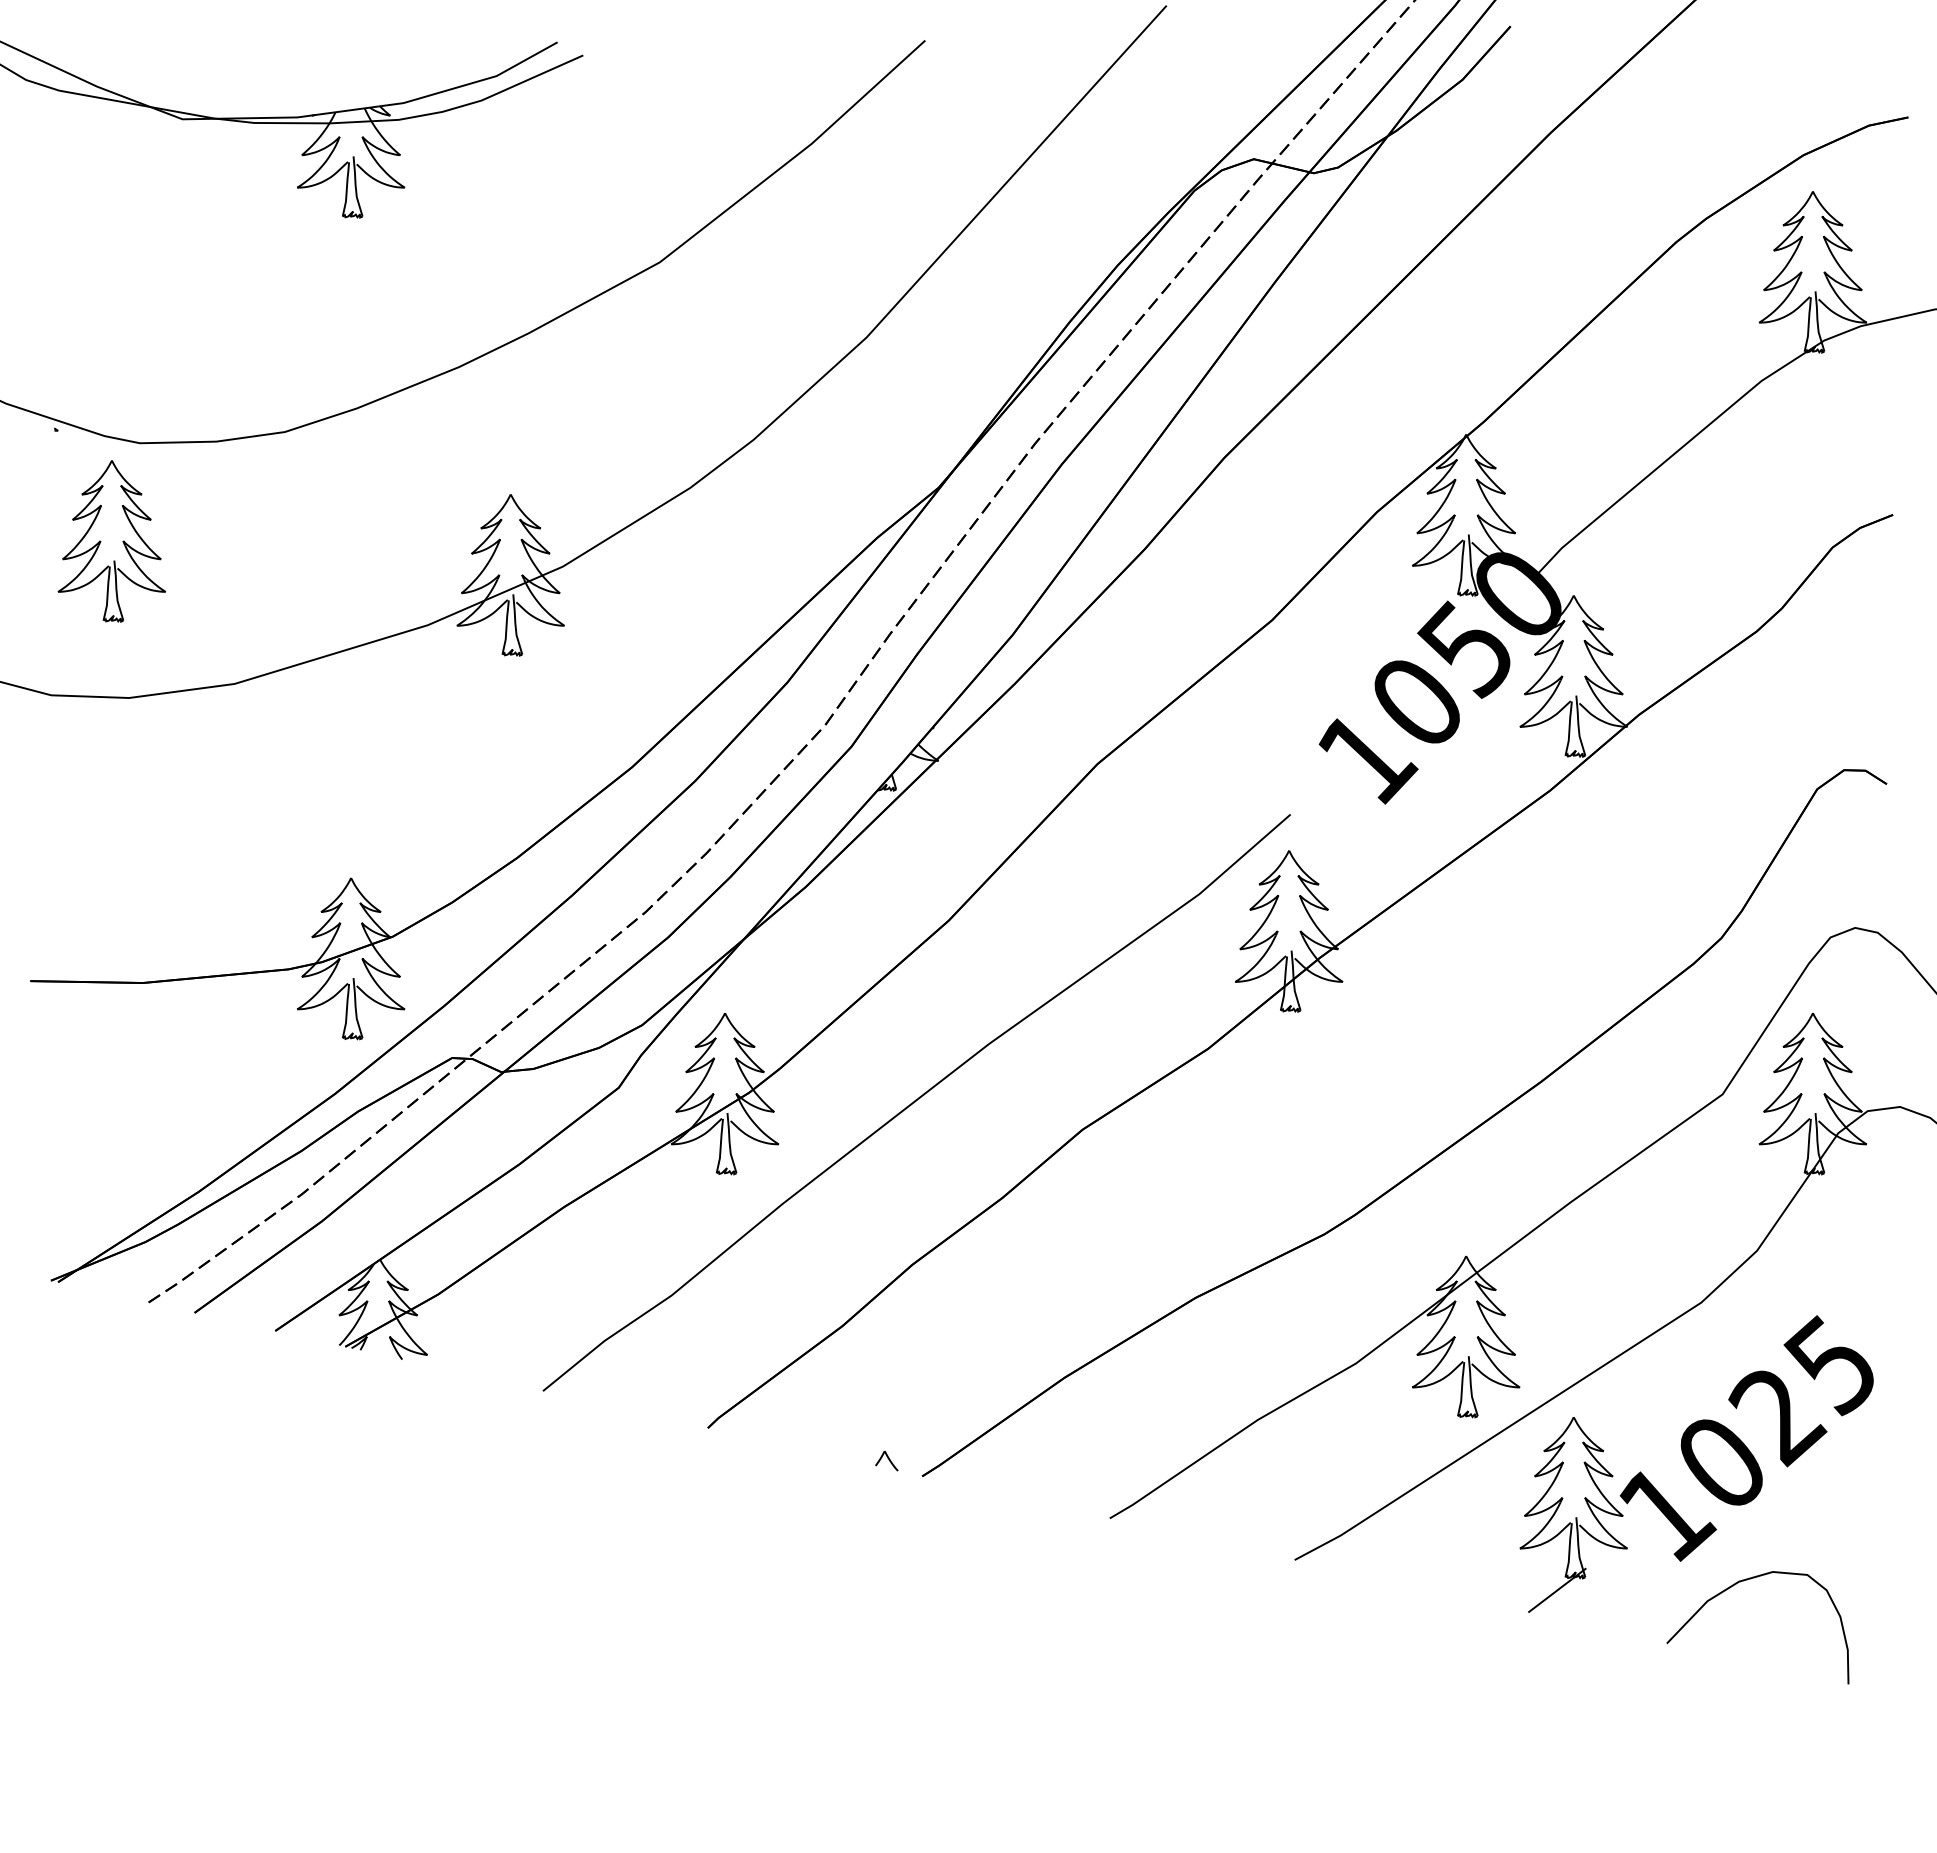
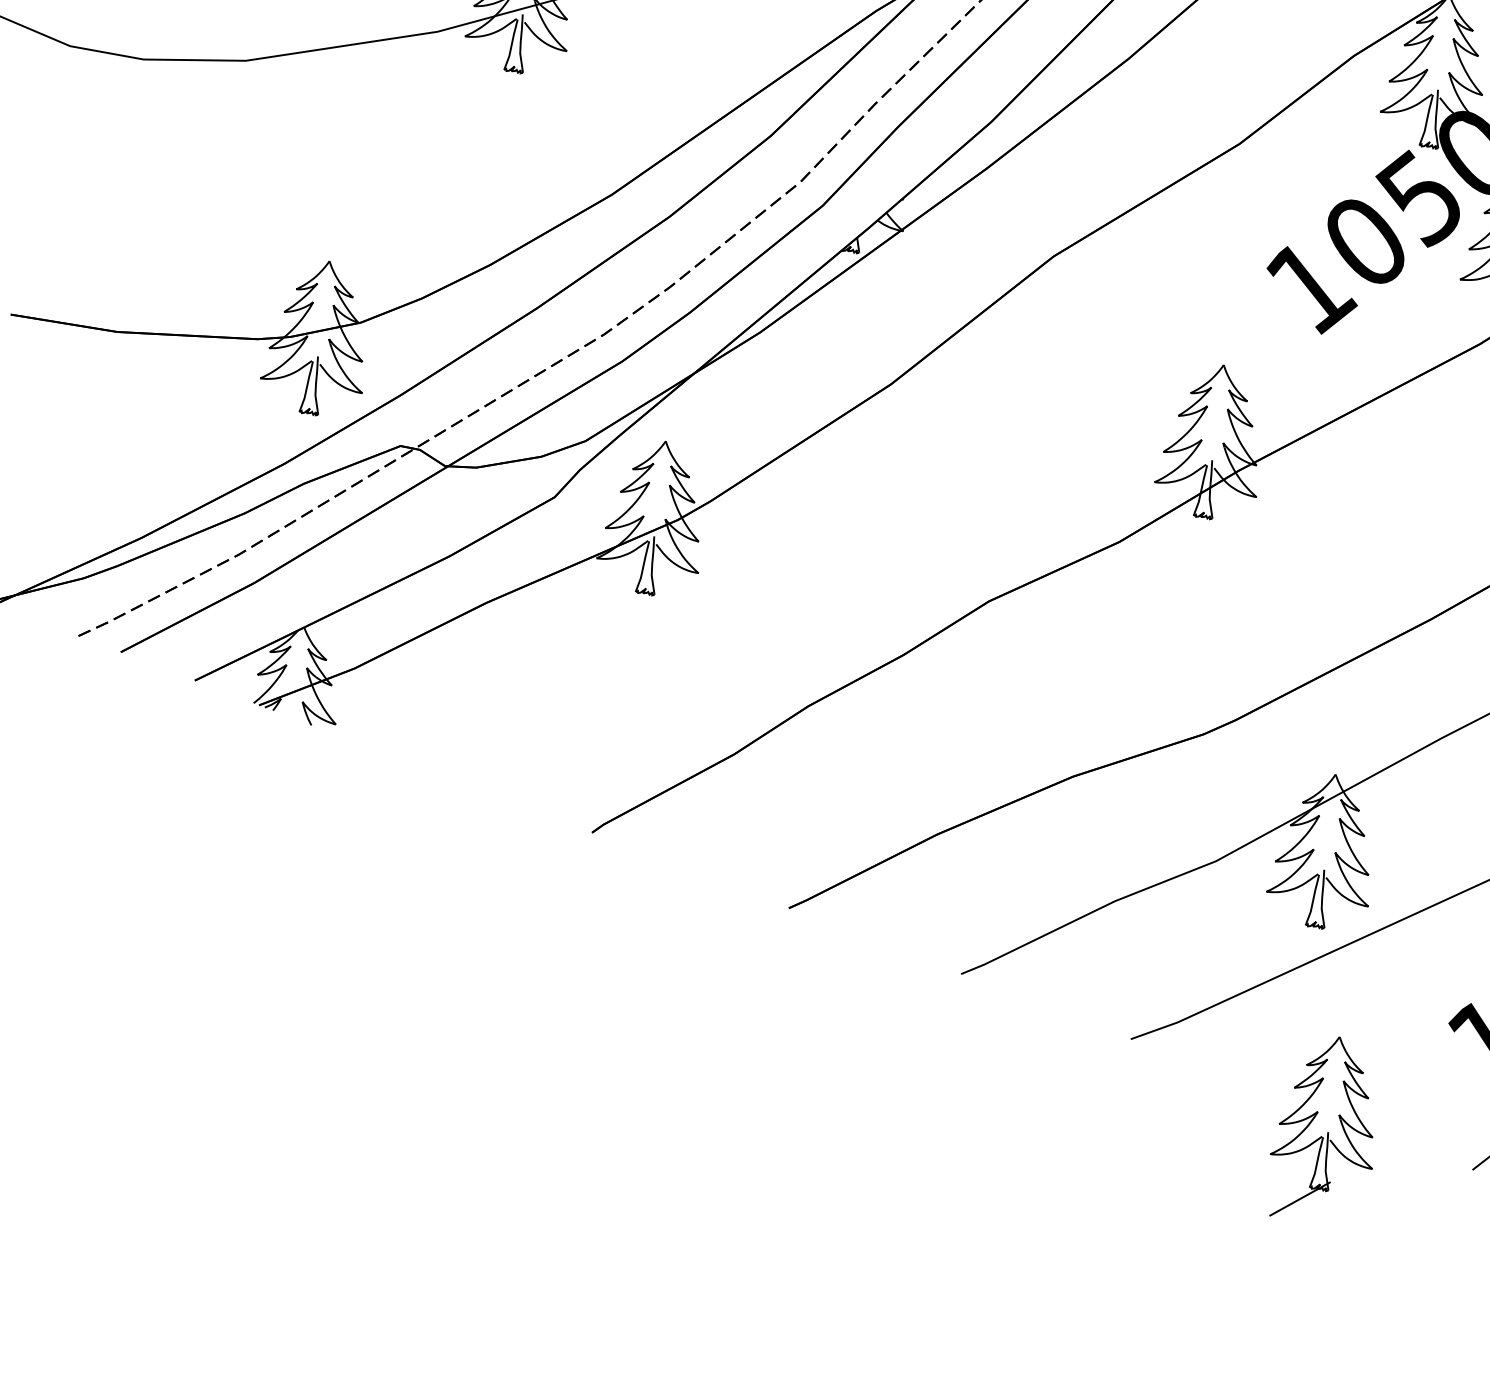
curve: (916, 1101) -> (835, 551), removed
part: (886, 1461) -> (756, 889), removed
part: (1573, 1514) -> (1325, 1129), moved

